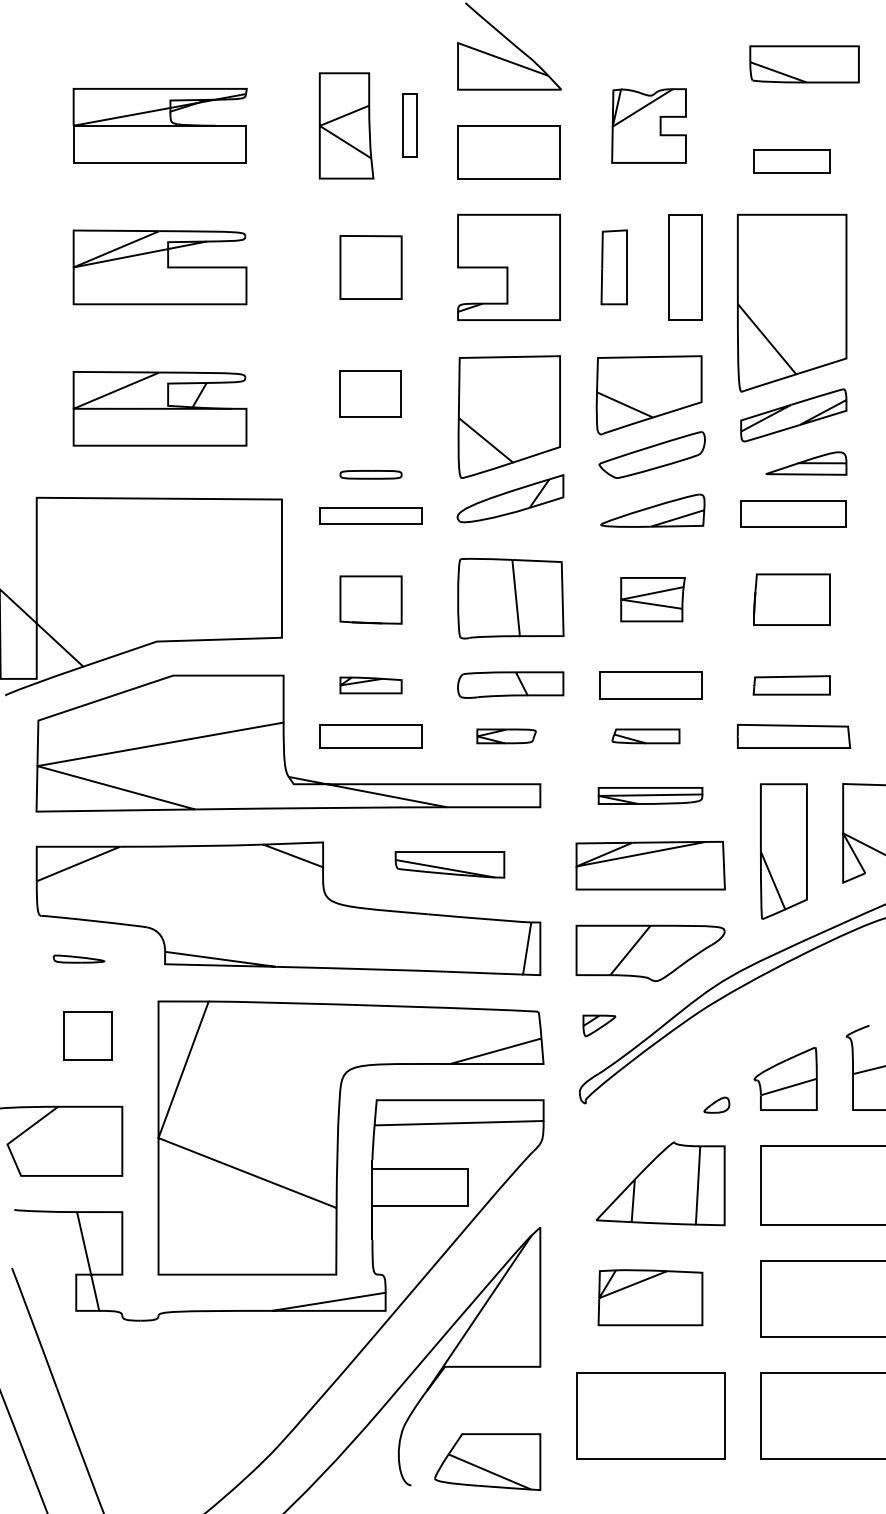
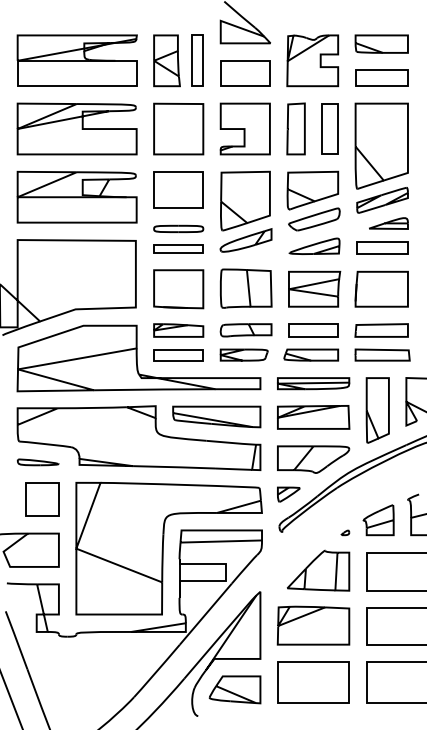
part: (803, 63) -> (381, 43), moved
part: (158, 125) -> (76, 60), size x1.43
part: (409, 125) -> (197, 60), size x1.67
part: (648, 125) -> (312, 60), size x1.43
part: (791, 160) -> (381, 77), size x1.43
part: (158, 266) -> (76, 128), size x1.43
part: (370, 266) -> (178, 128), size x1.67
part: (613, 266) -> (295, 128), size x1.43
part: (370, 392) -> (178, 189), size x1.67
part: (158, 407) -> (76, 196), size x1.43
part: (370, 473) -> (178, 228), size x1.67
part: (652, 598) -> (314, 288), size x1.67
part: (791, 598) -> (381, 288), size x1.43
part: (370, 600) -> (178, 289), size x1.67
part: (370, 685) -> (178, 330), size x1.67
part: (791, 685) -> (381, 330), size x1.43
part: (505, 735) -> (243, 354), size x1.67
part: (646, 735) -> (311, 354), size x1.67
part: (650, 795) -> (313, 383), size x1.43
part: (449, 863) -> (216, 416), size x1.67
part: (77, 959) -> (37, 462), size x1.67
part: (598, 1025) -> (288, 494), size x1.43
part: (88, 1036) -> (42, 499), size x1.43
part: (716, 1104) -> (345, 532), size x0.62
part: (650, 1297) -> (313, 625), size x1.43
part: (486, 1461) -> (234, 689), moved

